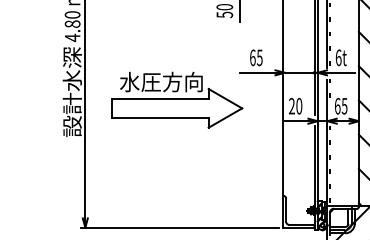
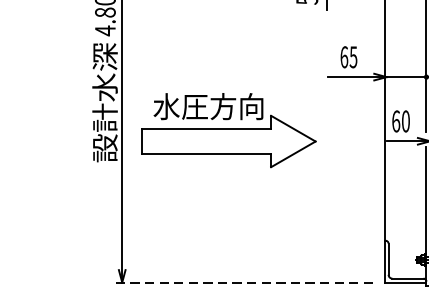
part: (177, 99) -> (229, 129), moved
text: (291, 105) -> (395, 120), 20 -> 60
line: (179, 227) -> (247, 282), solid -> dashed

